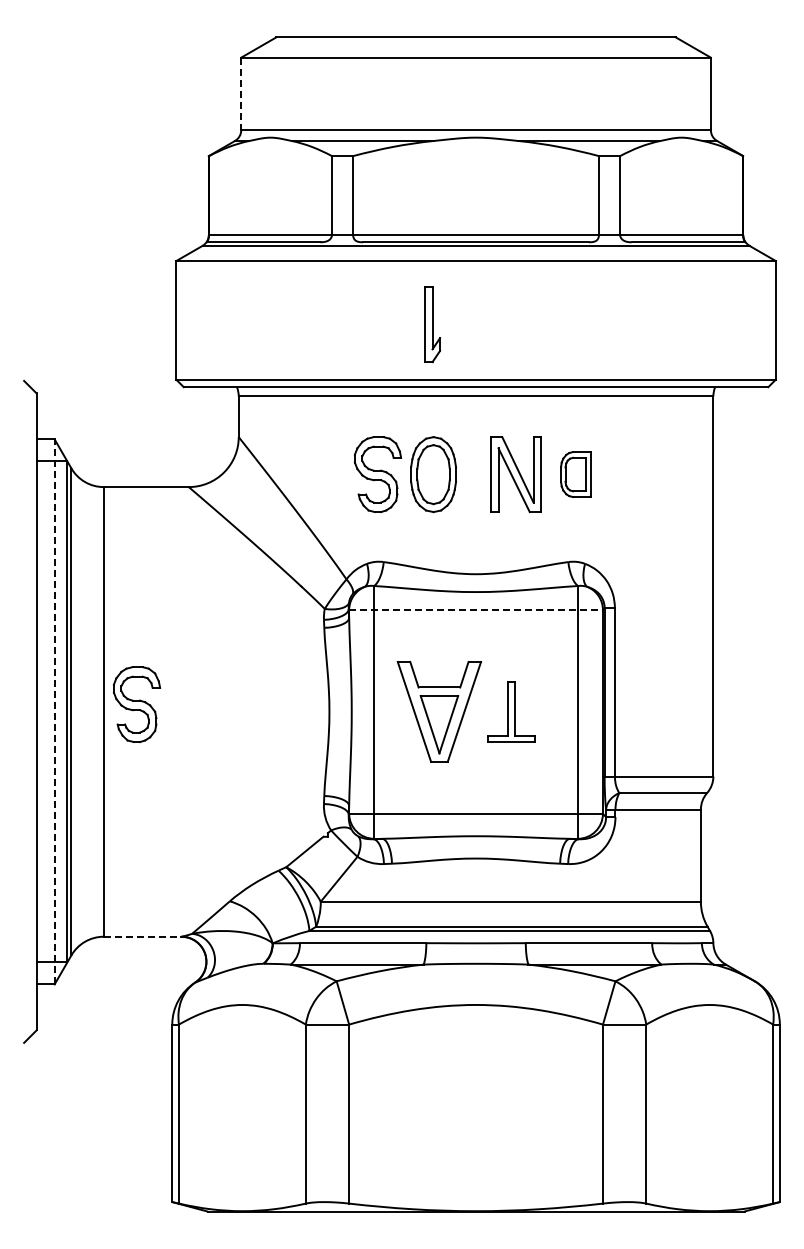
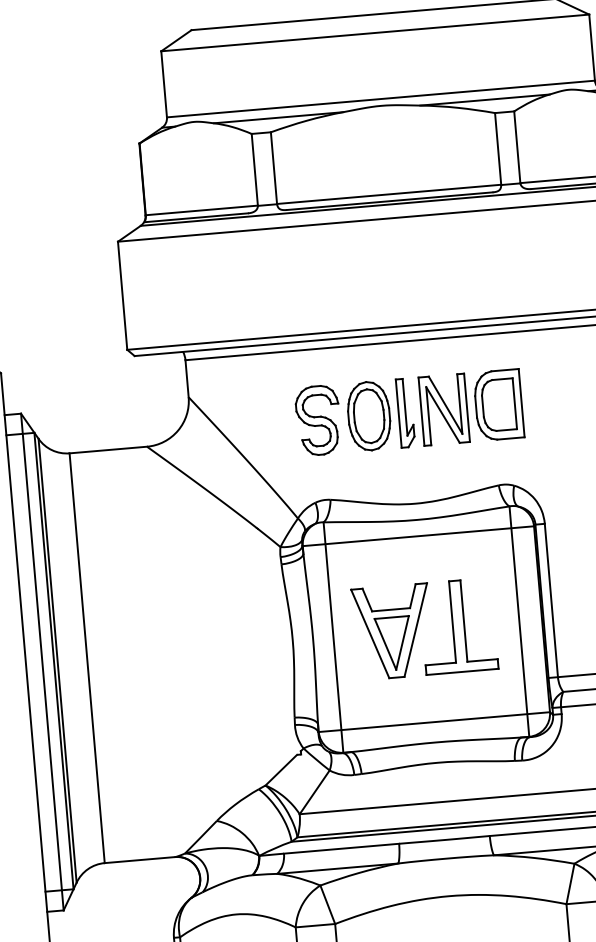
line: (241, 94) -> (164, 84), dashed -> solid
part: (432, 324) -> (405, 413), moved
part: (575, 474) -> (498, 405), size x1.67
line: (476, 609) -> (418, 535), dashed -> solid
part: (136, 704) -> (116, 648), removed
line: (54, 711) -> (42, 661), dashed -> solid
part: (511, 711) -> (458, 626), size x1.67
line: (142, 936) -> (139, 859), dashed -> solid

